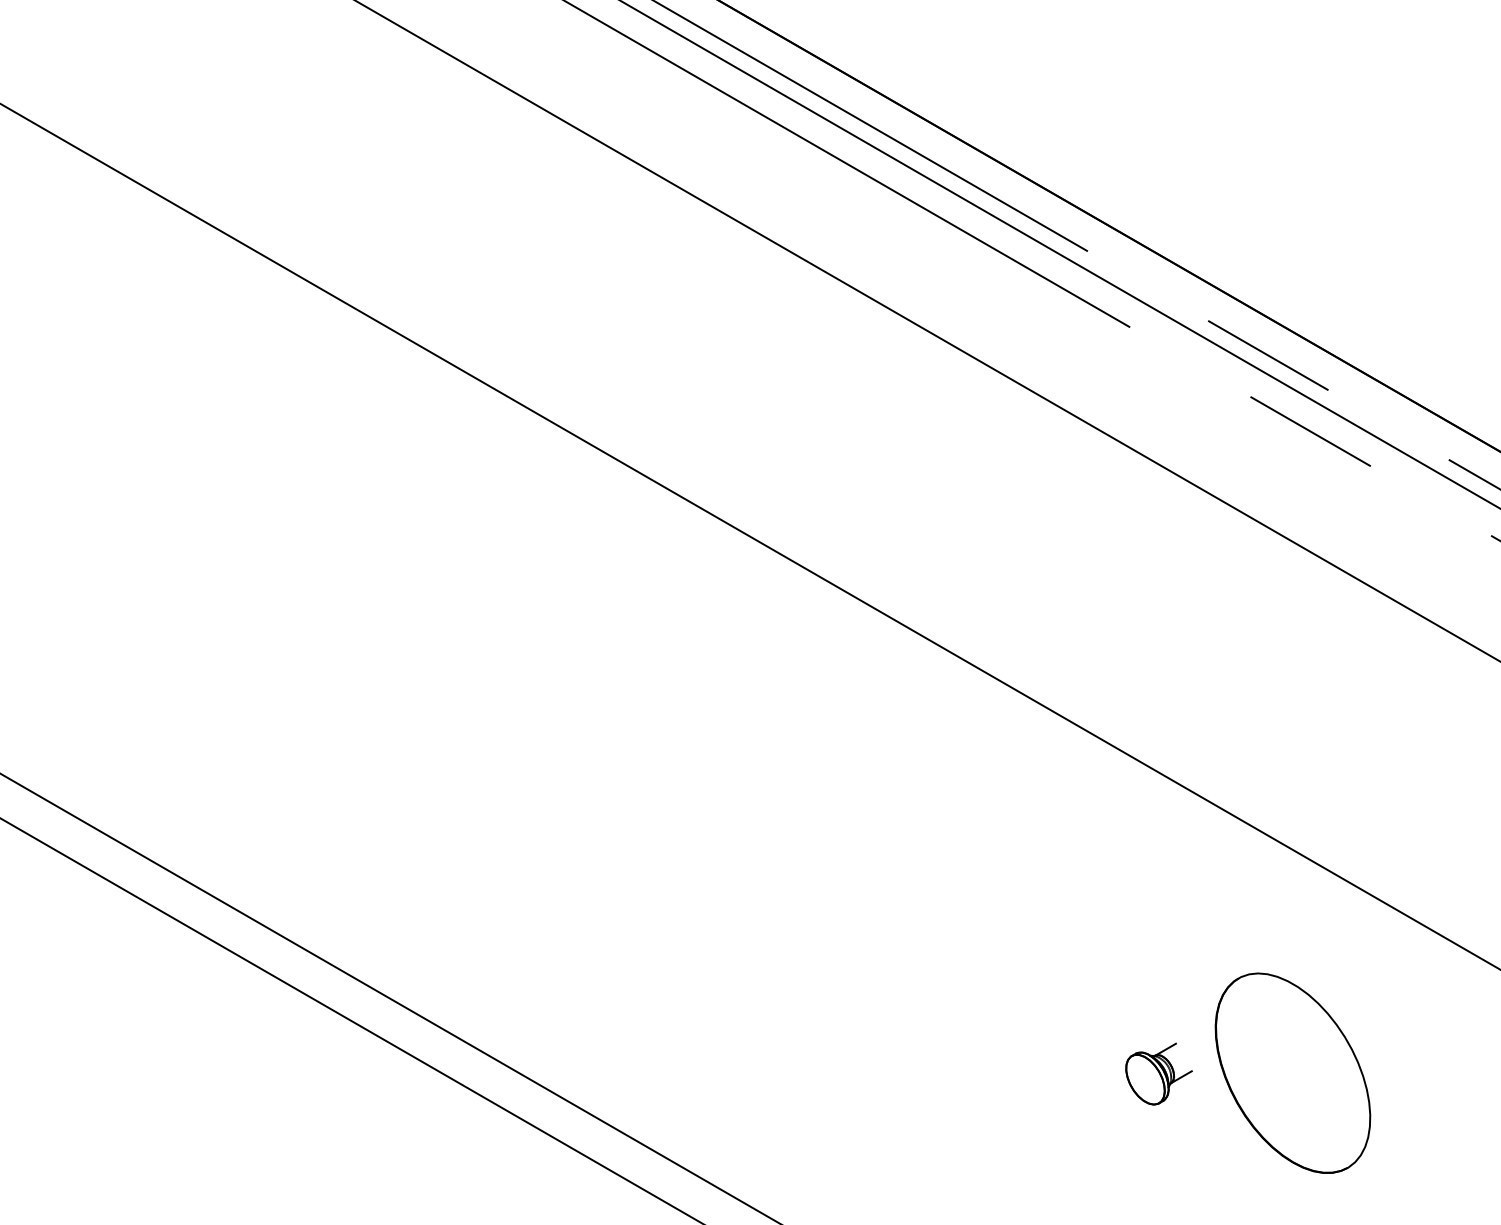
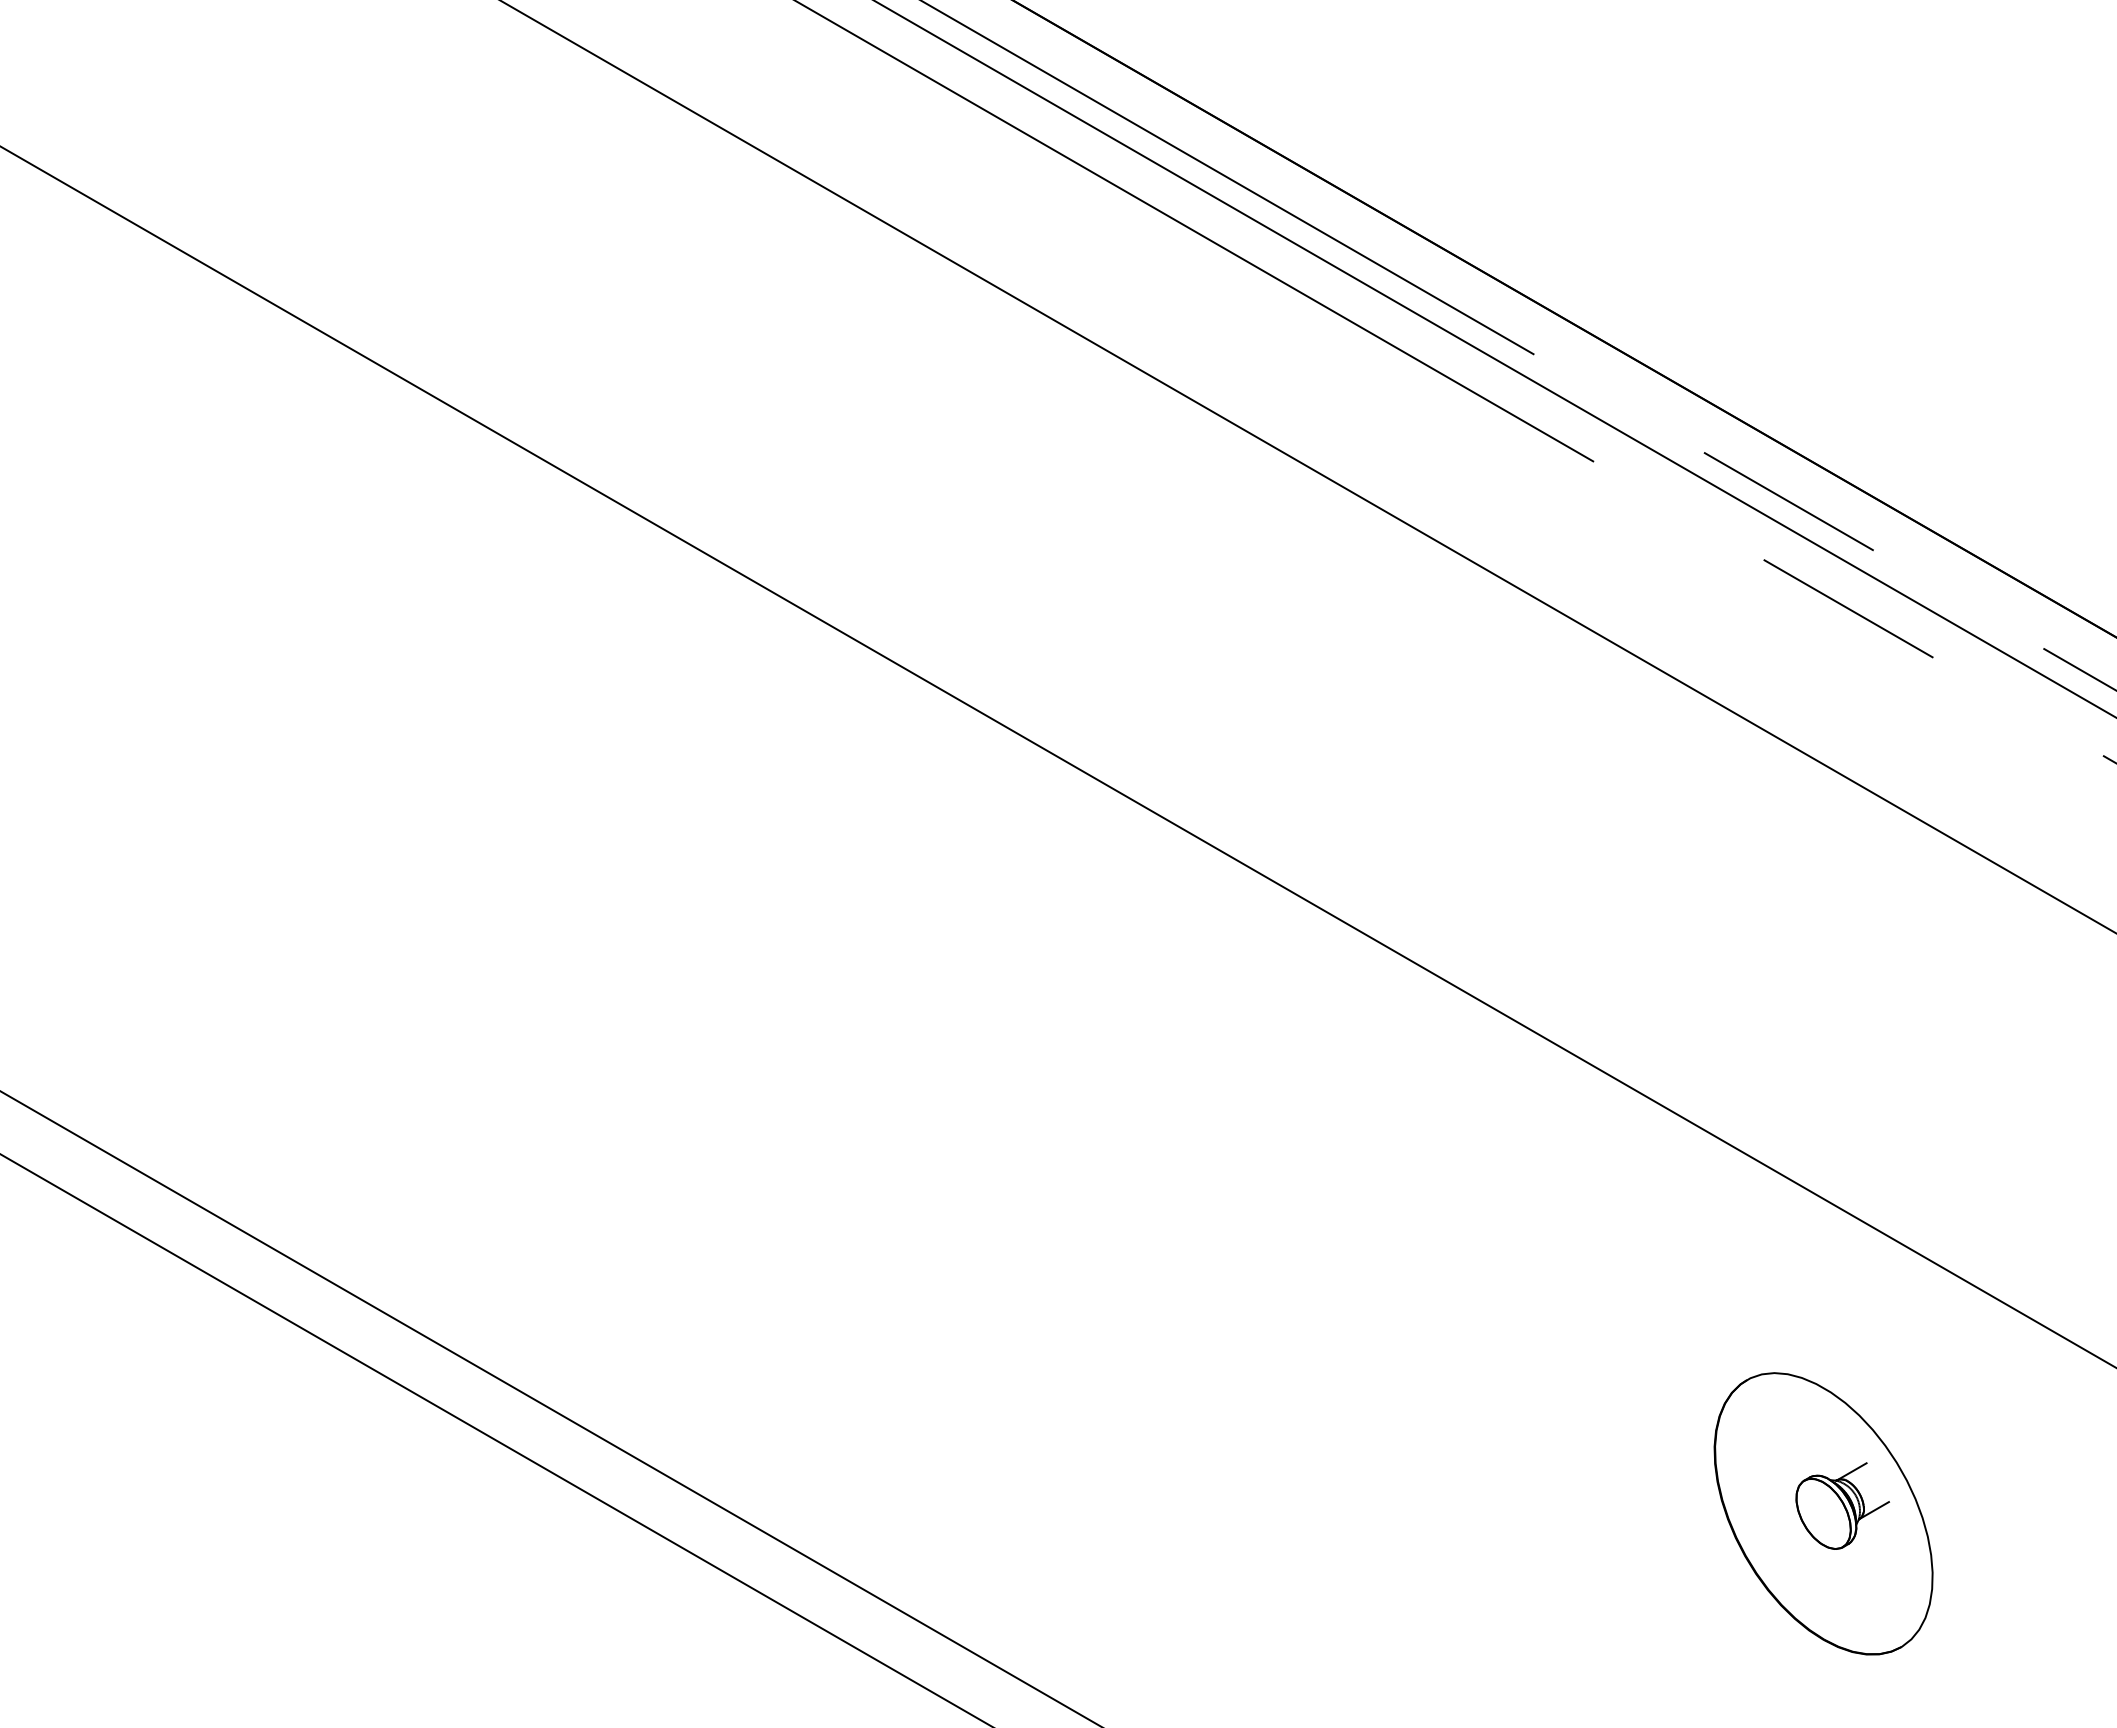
part: (1158, 1073) -> (1842, 1505), moved

